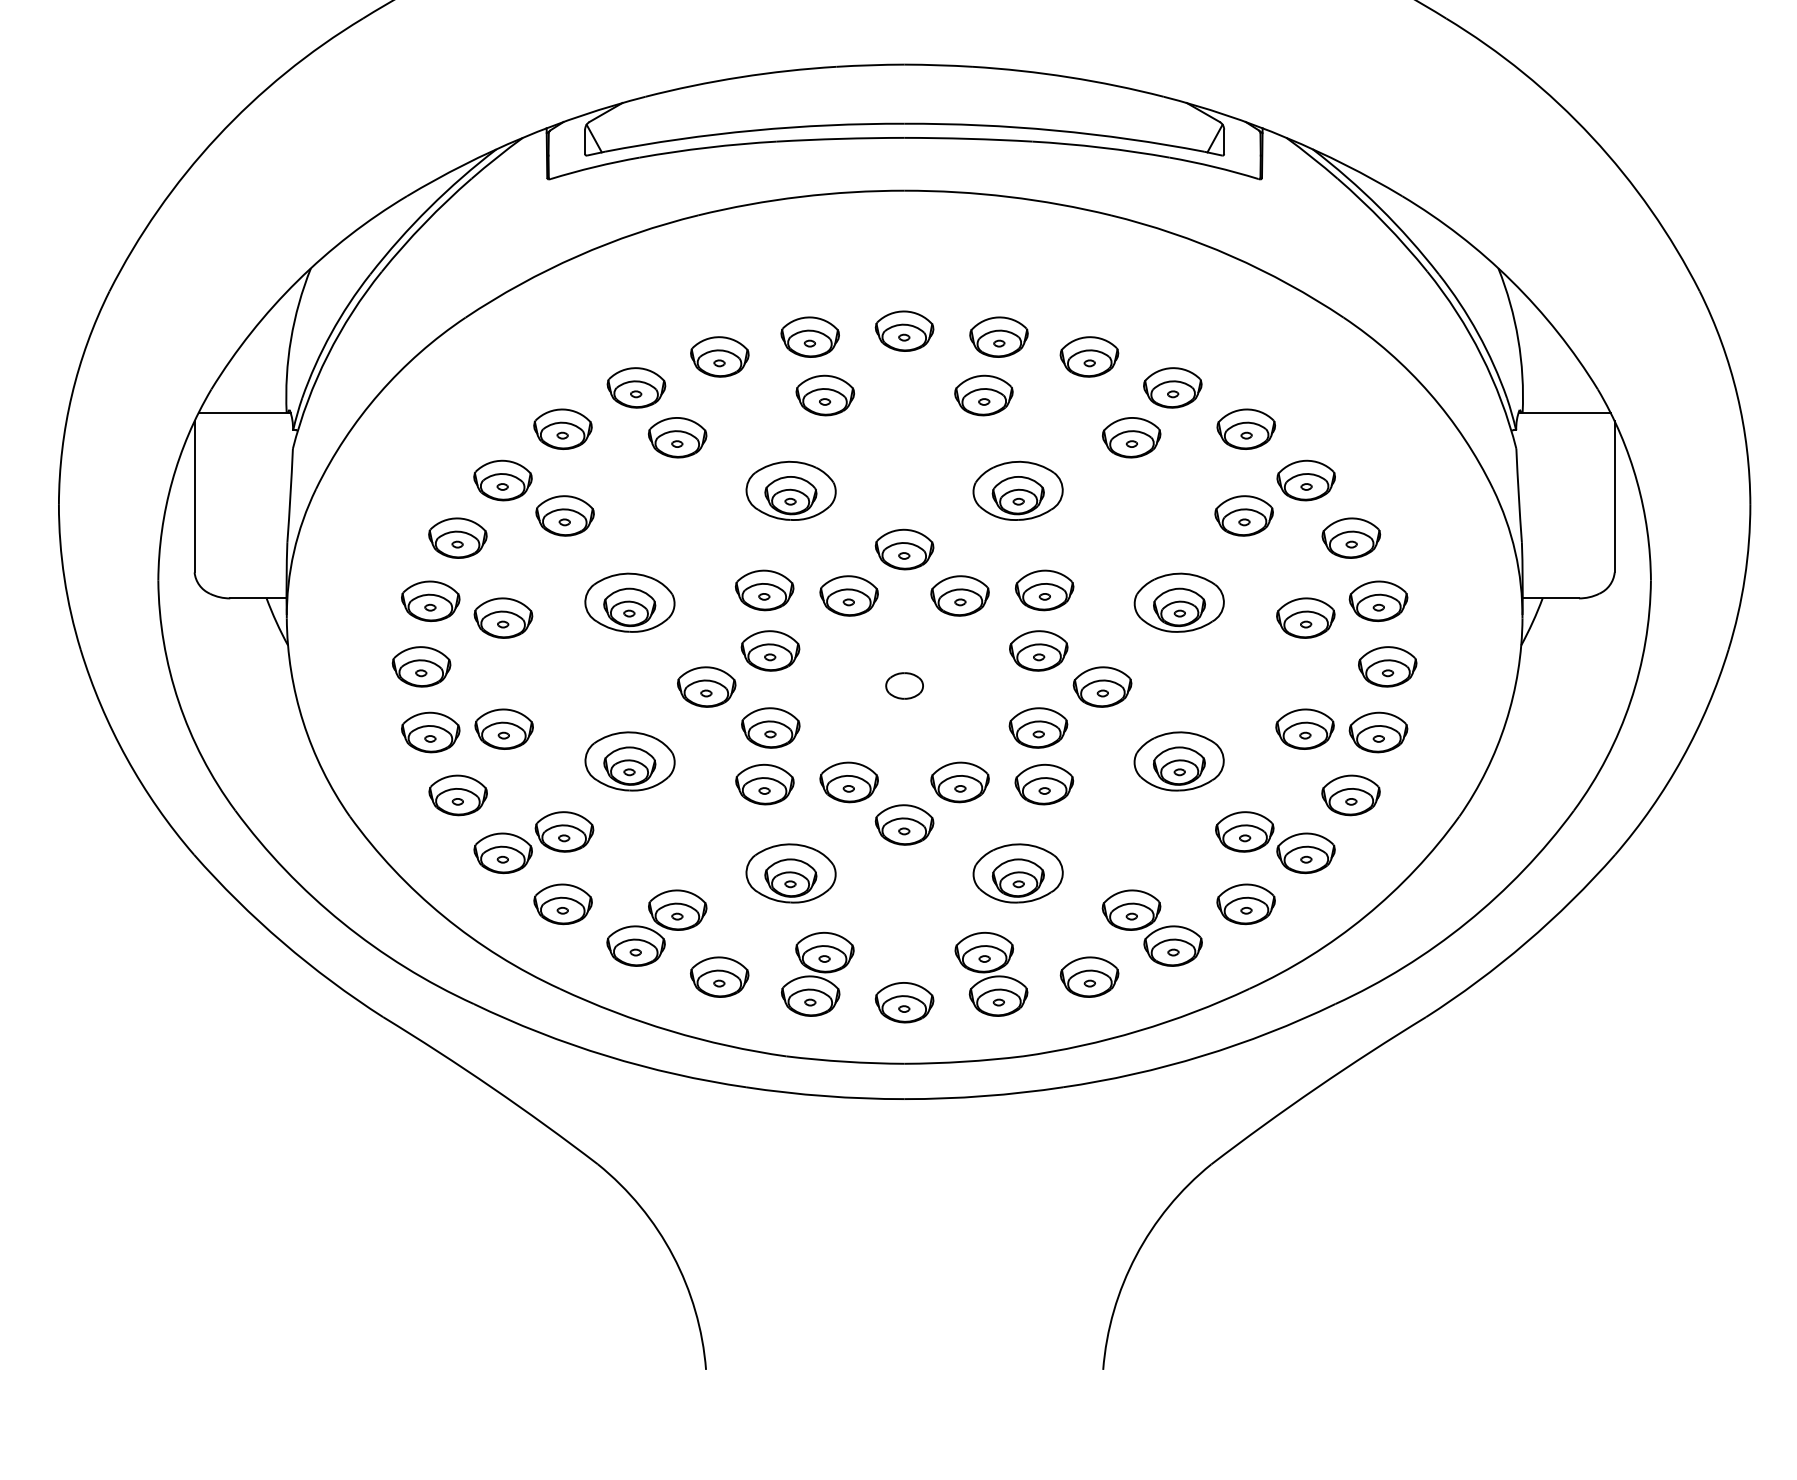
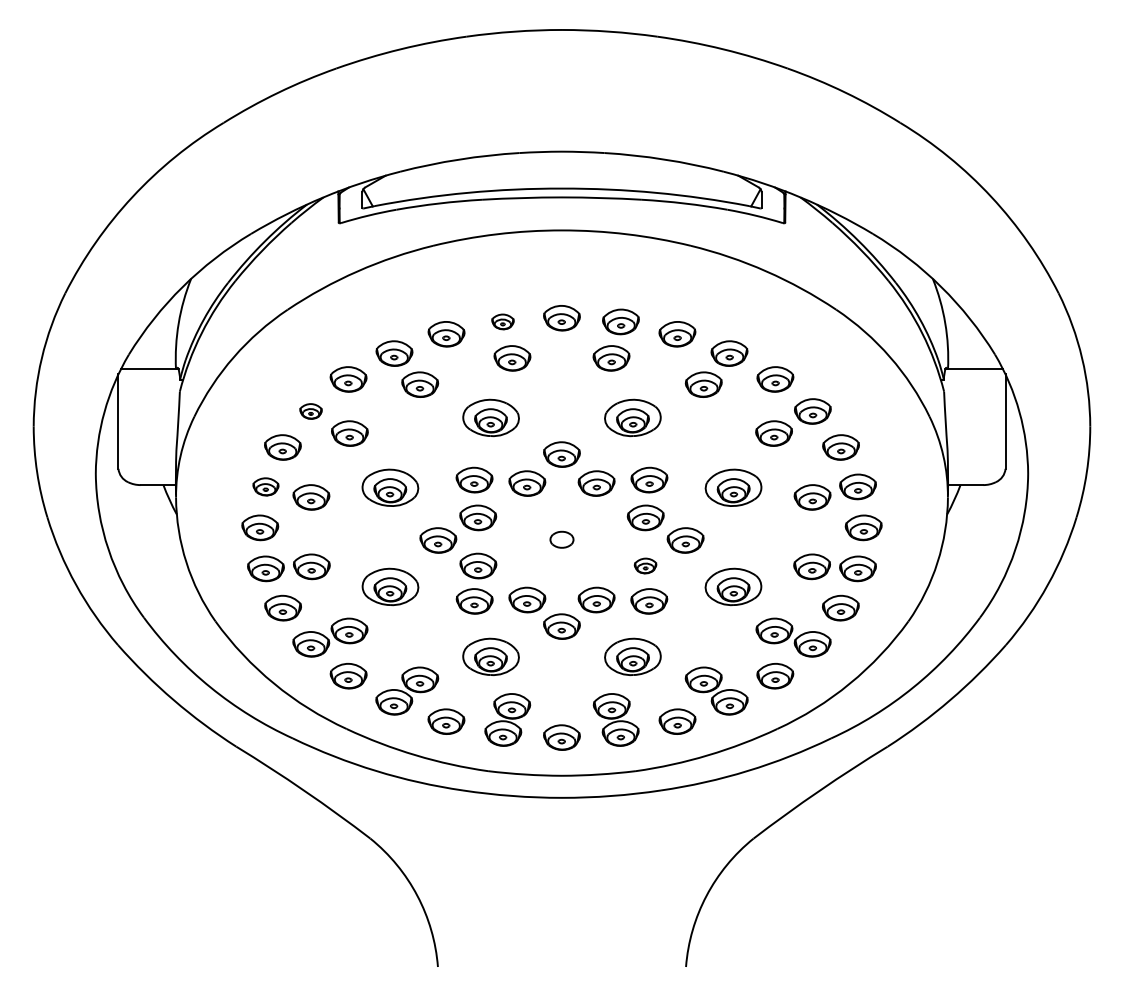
part: (809, 336) -> (502, 321), size x0.6
part: (502, 480) -> (310, 411), size x0.6
part: (429, 600) -> (265, 486), size x0.7
part: (1038, 727) -> (645, 565), size x0.6

